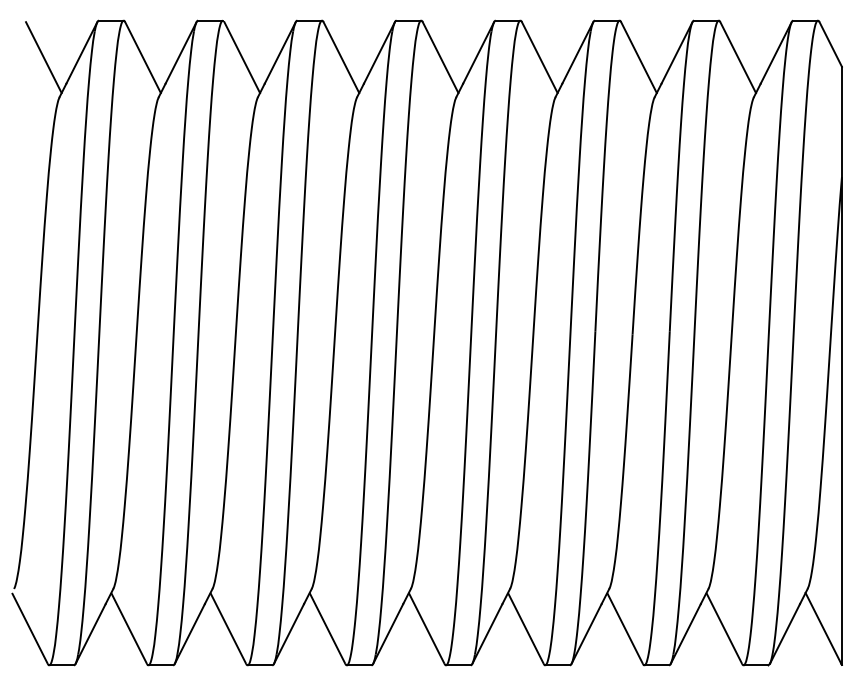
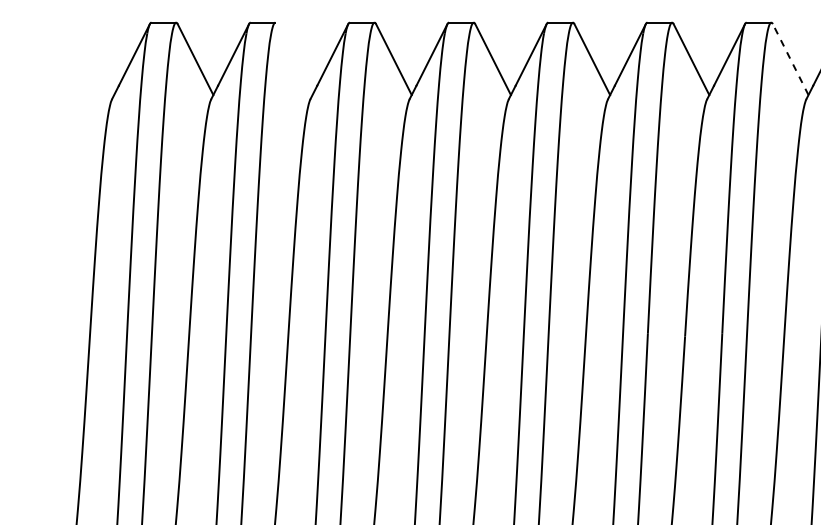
line: (43, 57) -> (96, 59), removed
line: (242, 57) -> (295, 59), removed
line: (738, 57) -> (791, 59), solid -> dashed

